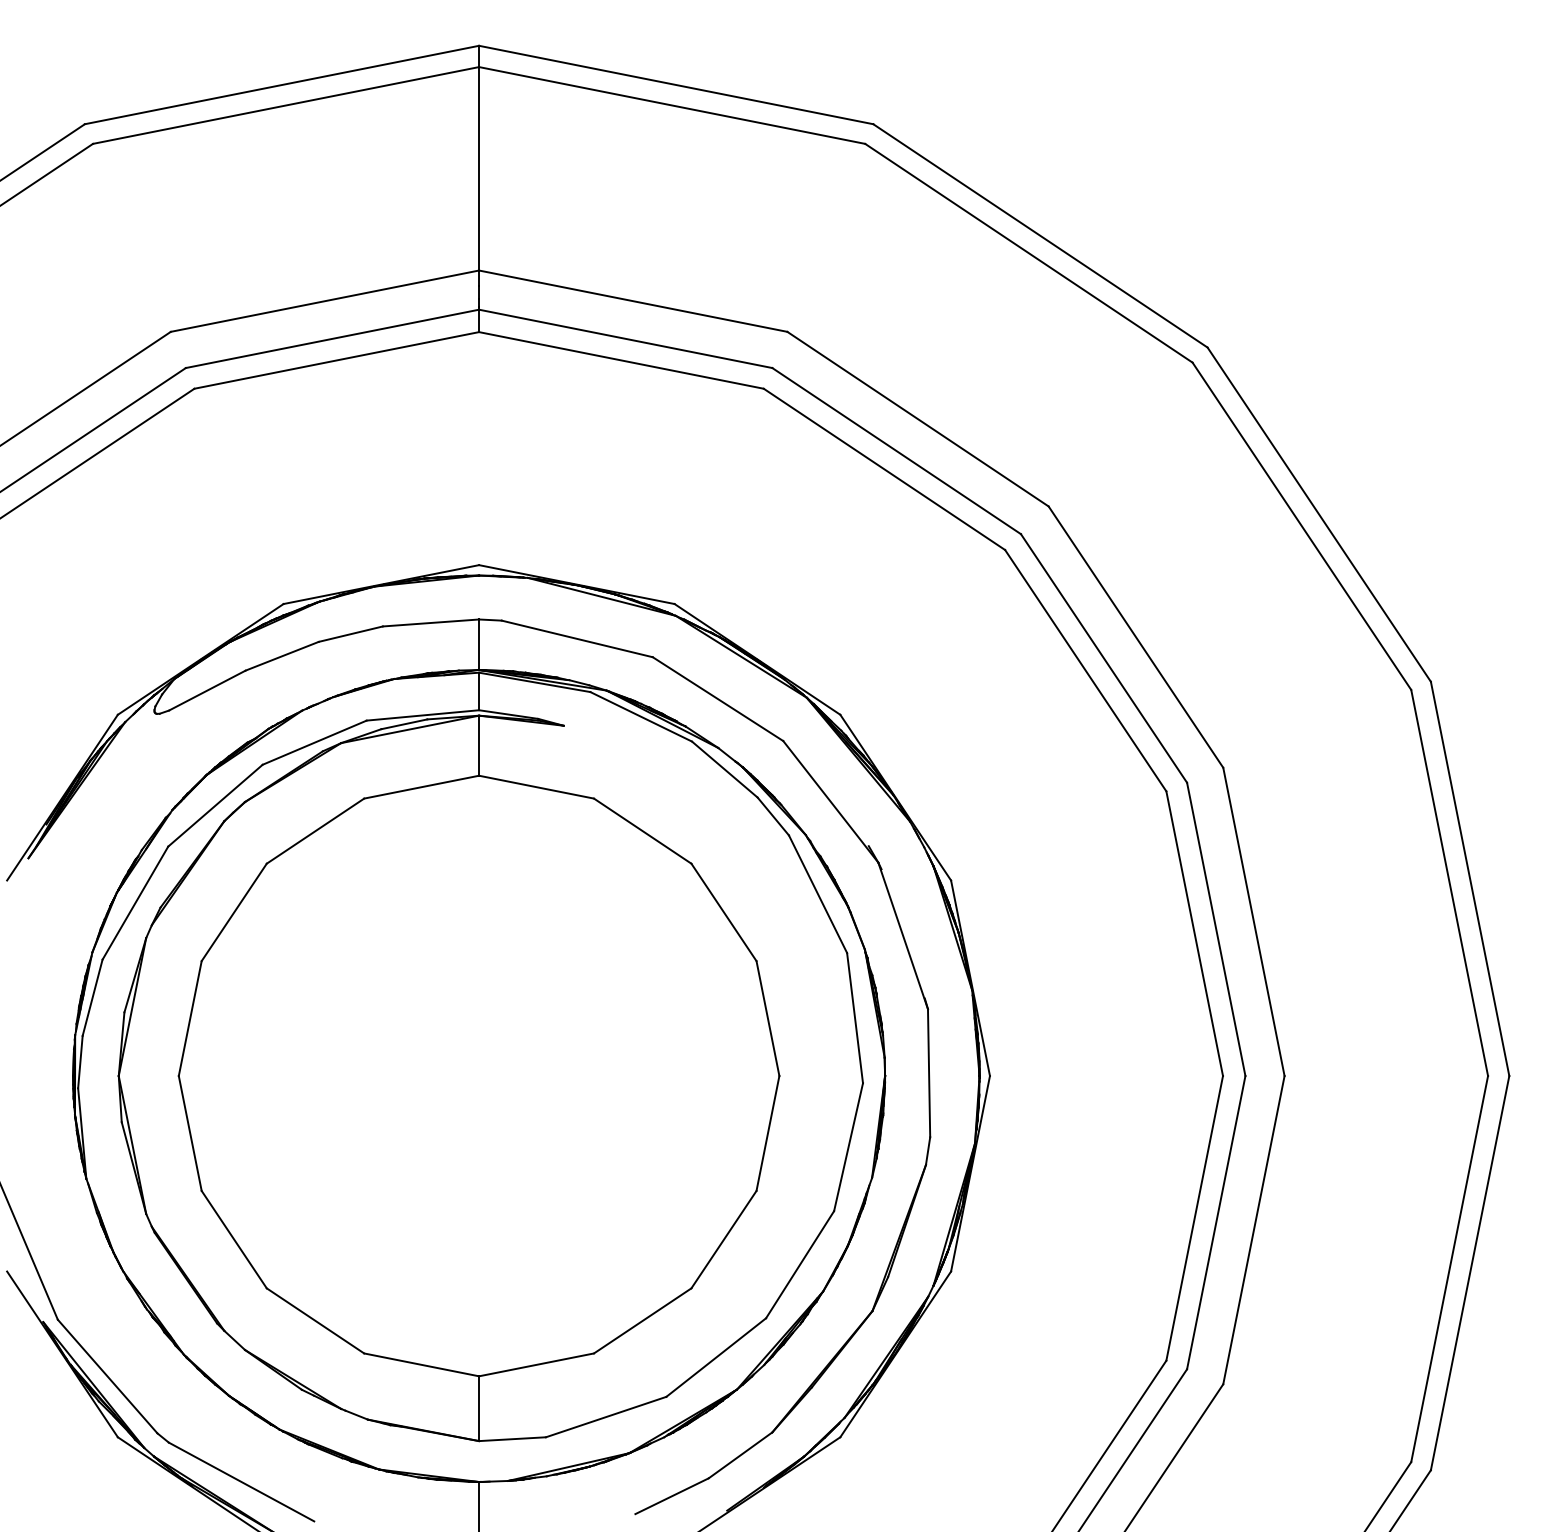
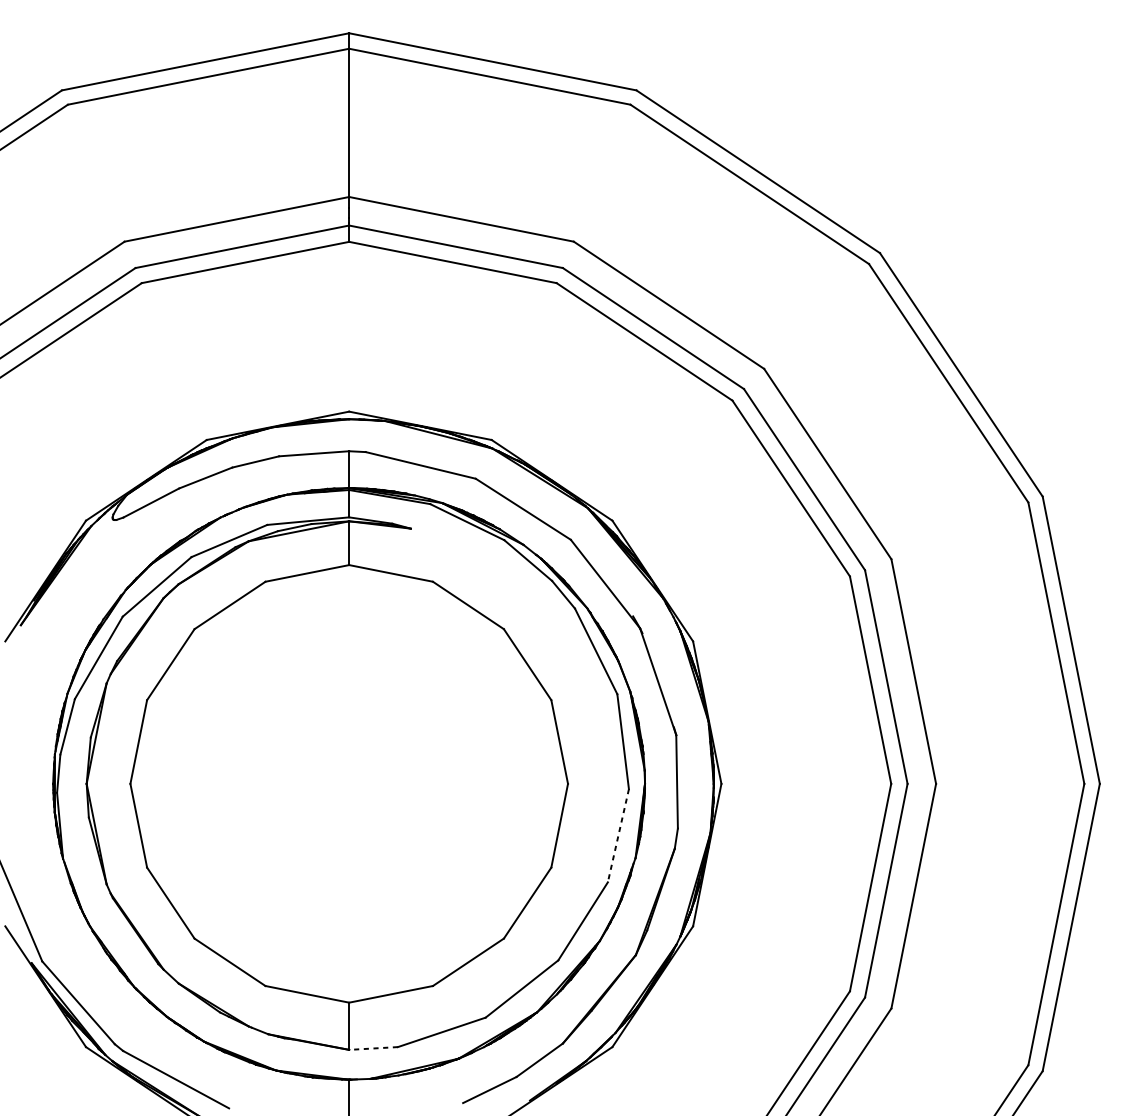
line: (848, 1147) -> (618, 835), solid -> dashed
line: (512, 1439) -> (373, 1048), solid -> dashed

